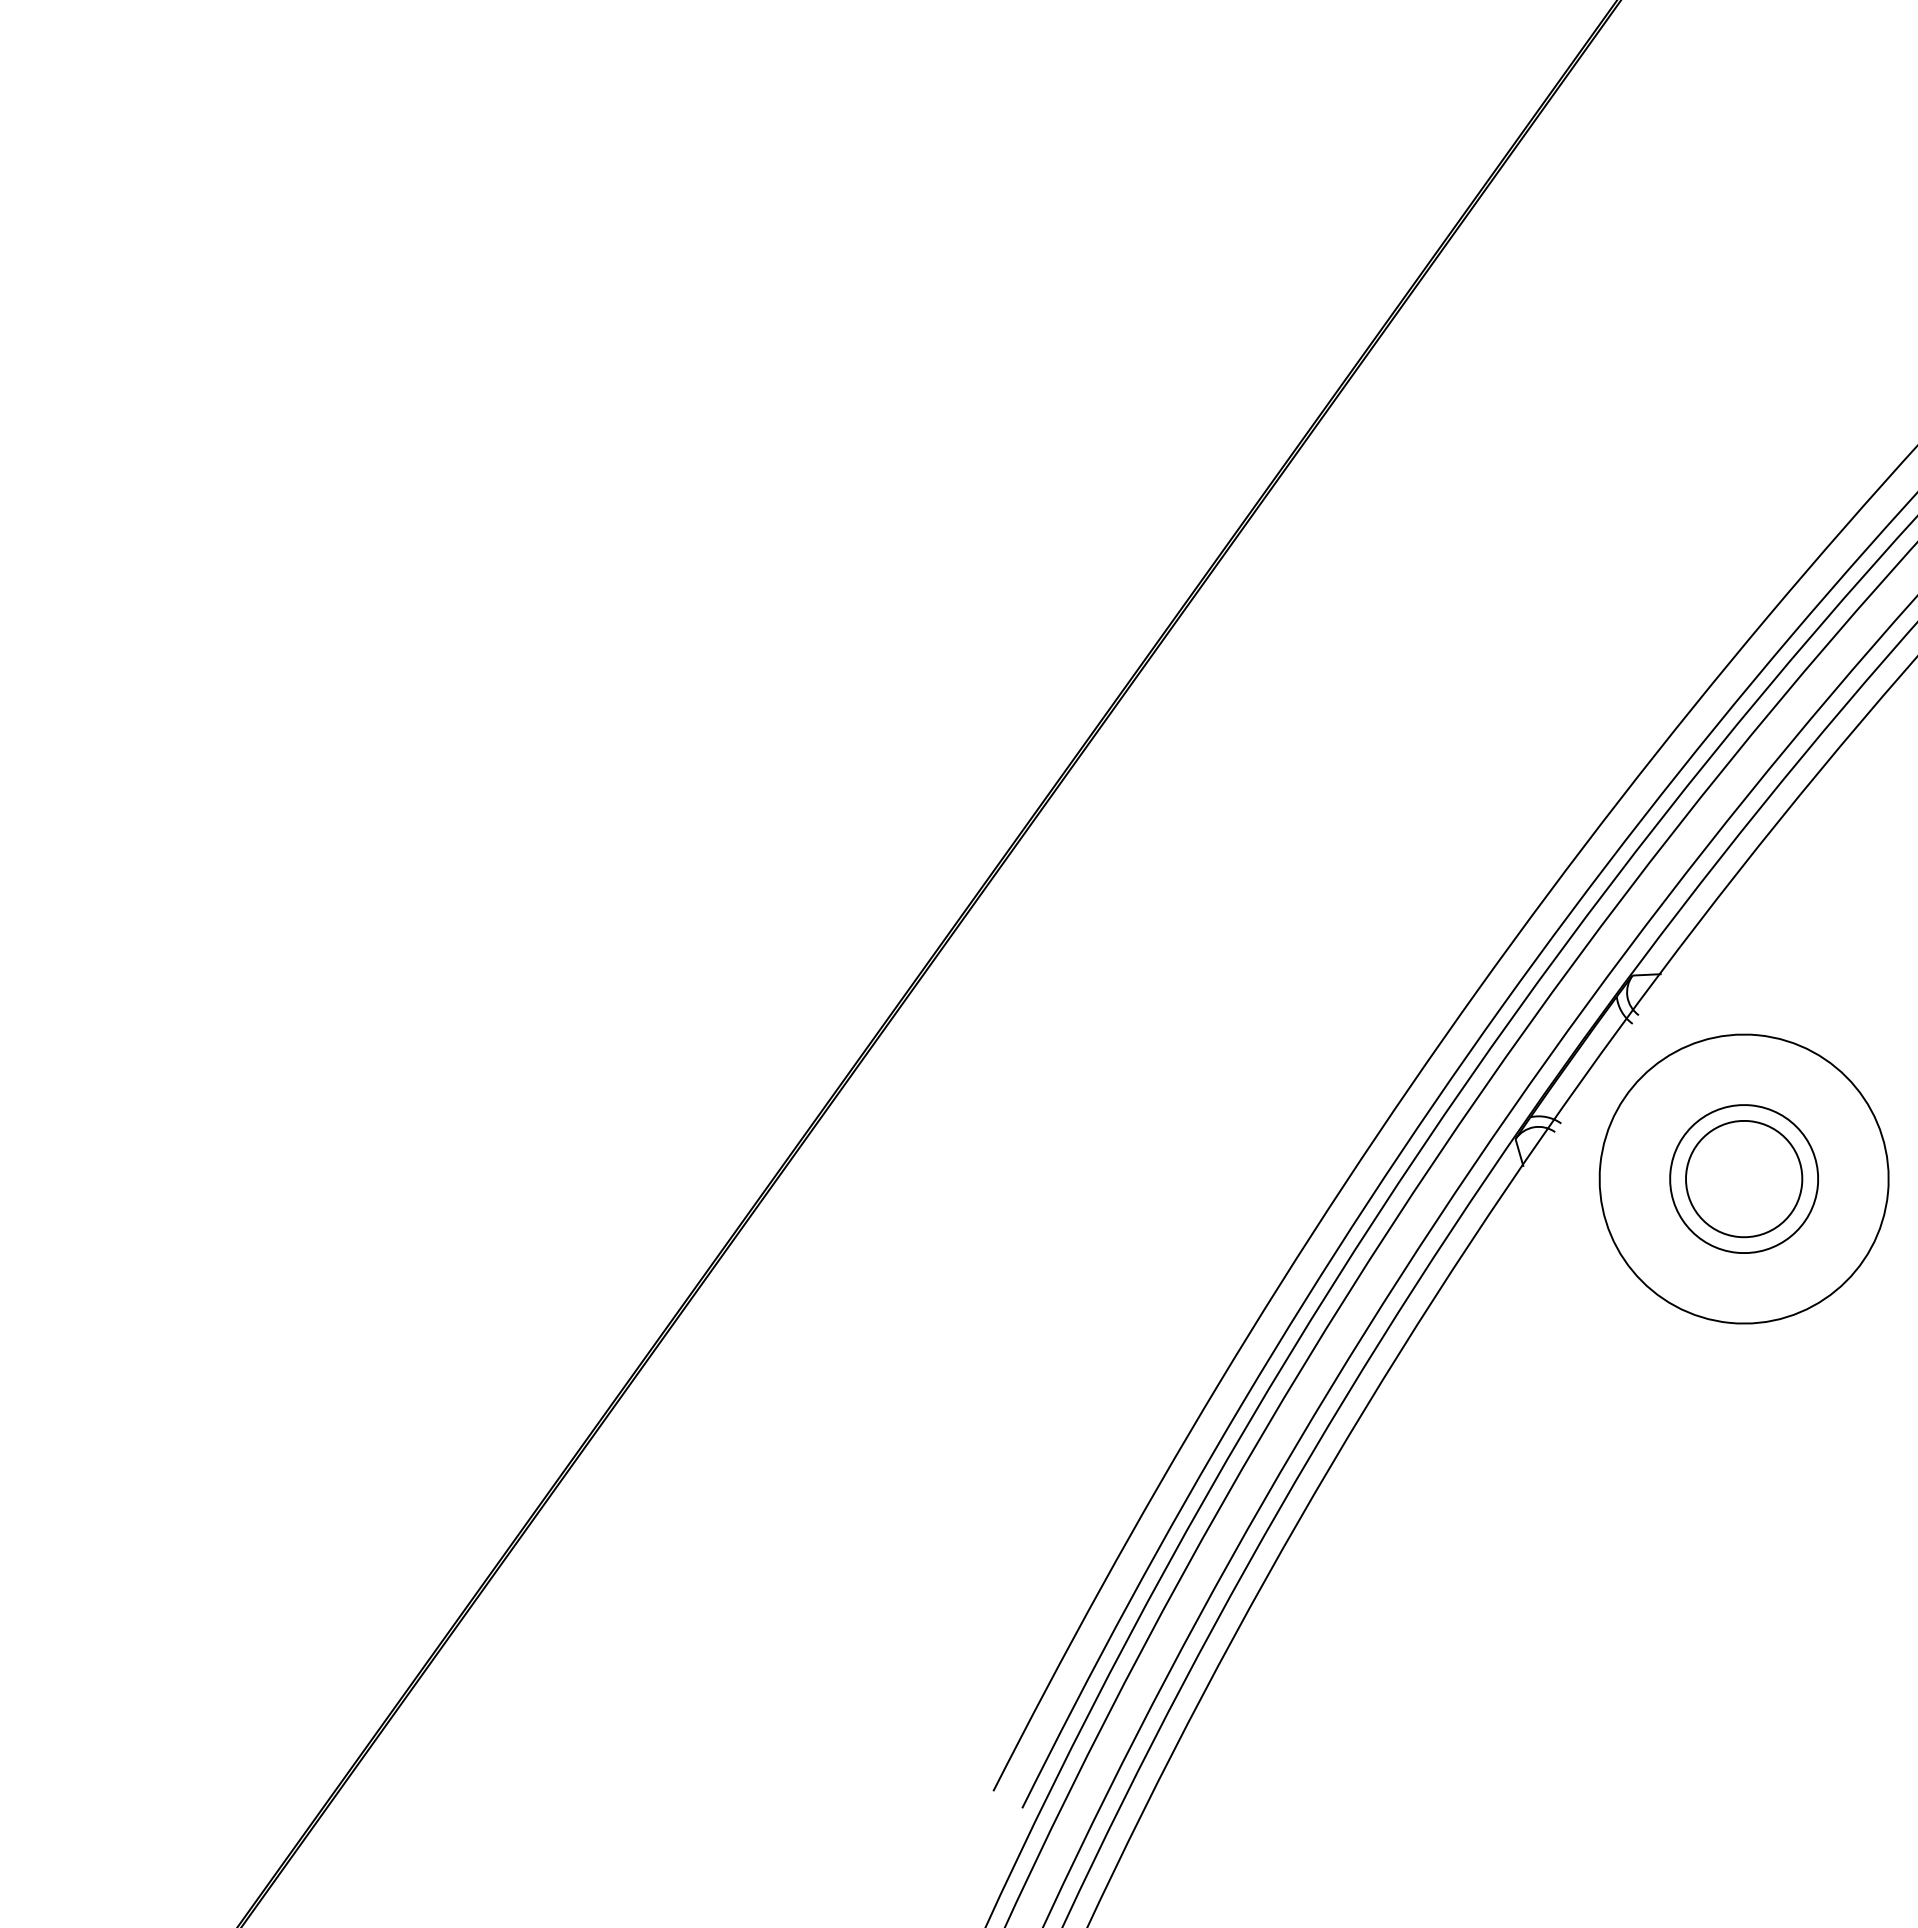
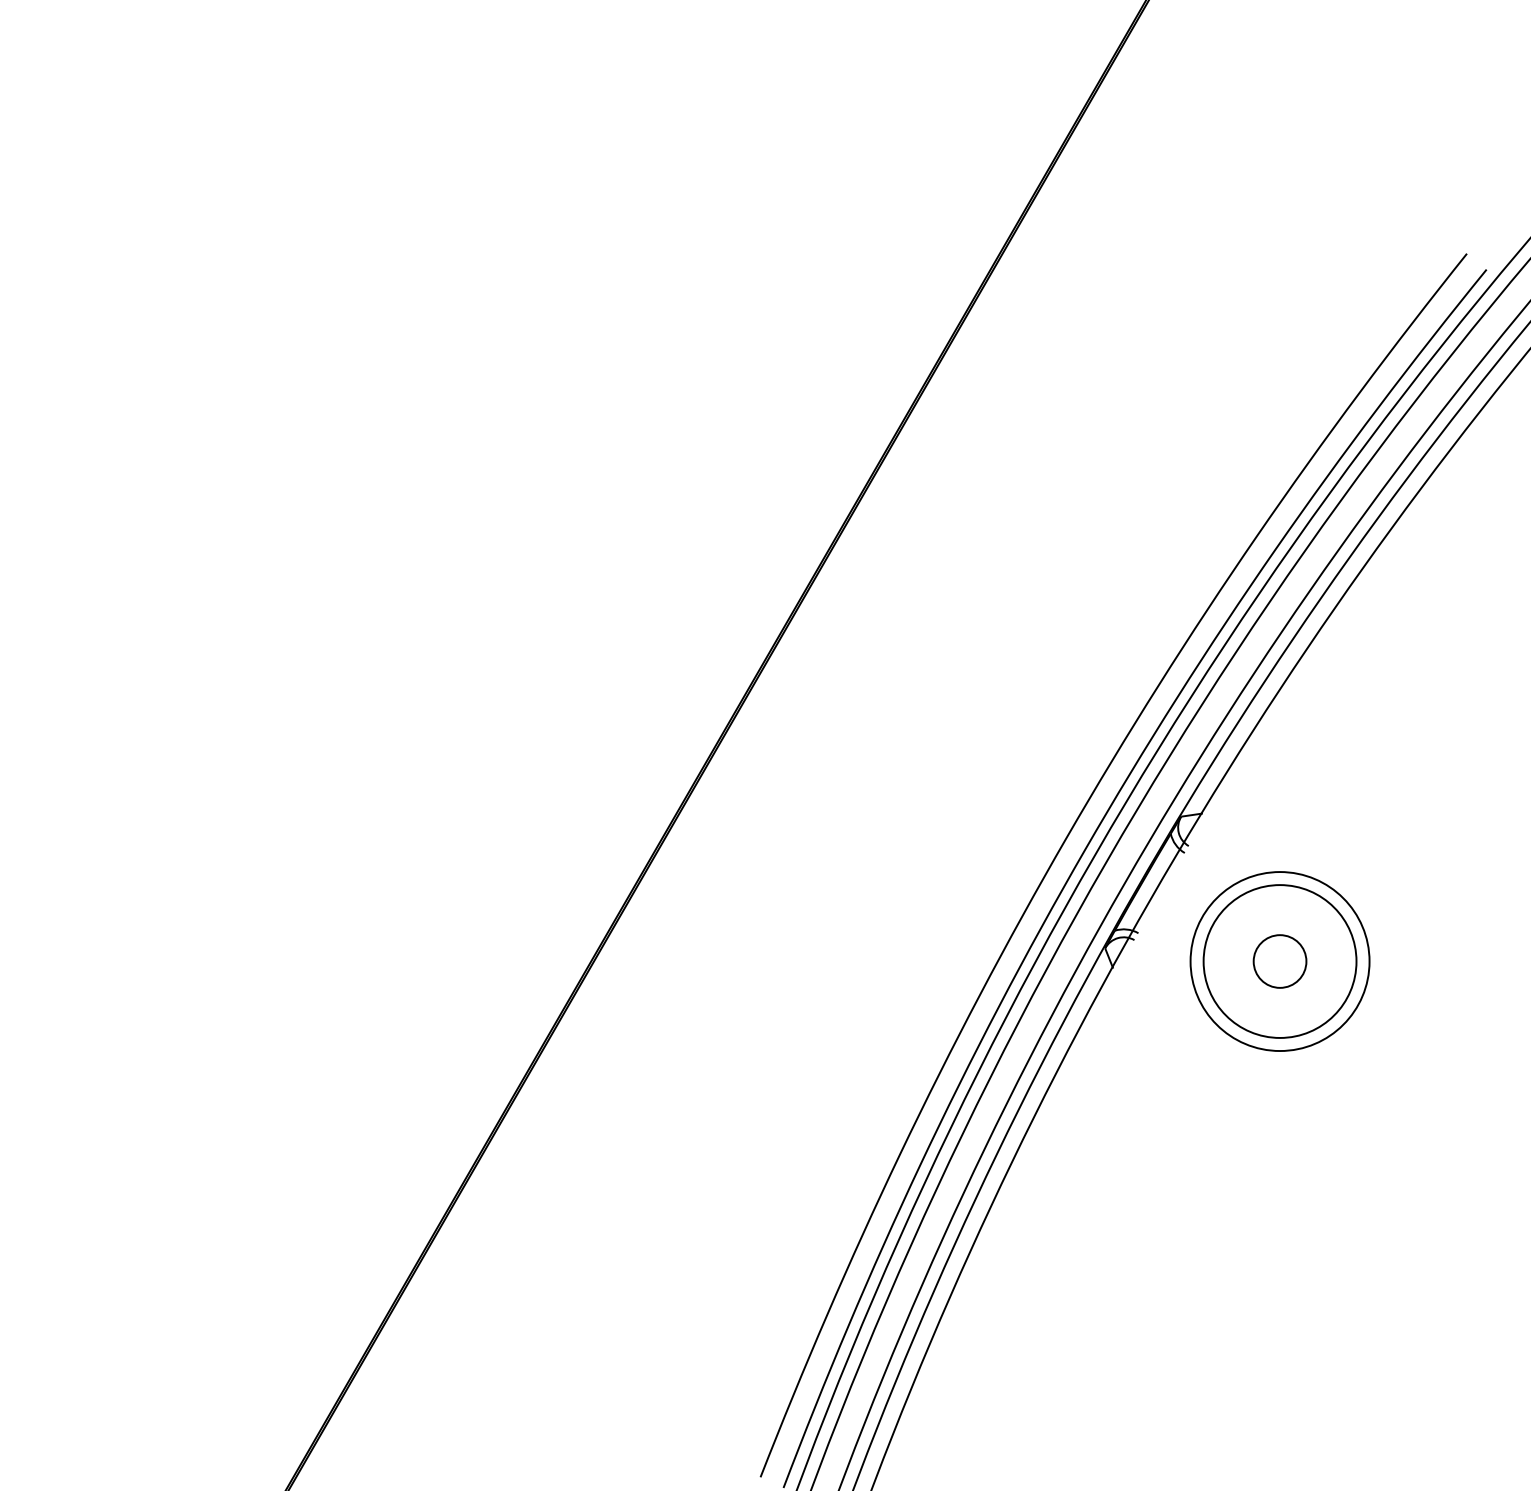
circle: (1743, 1178) -> (1279, 961), size x0.7
circle: (1743, 1178) -> (1279, 961), size x1.6
circle: (1744, 1179) -> (1280, 961), size x0.6

